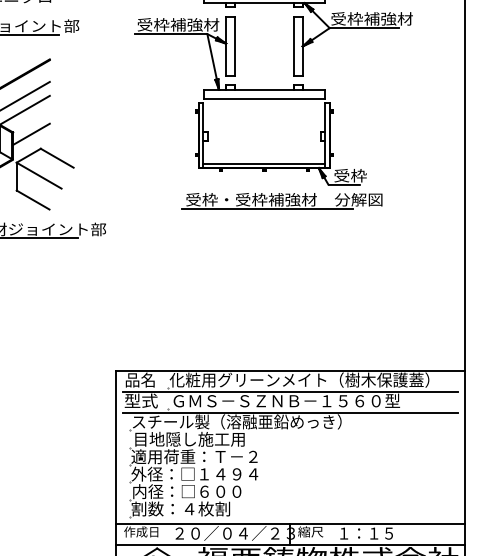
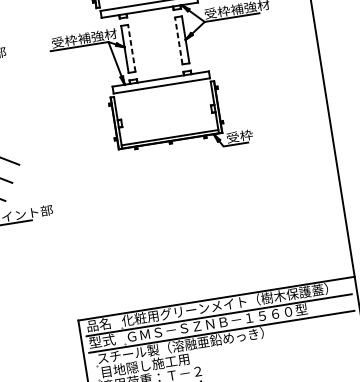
line: (234, 46) -> (131, 48), solid -> dashed
line: (294, 46) -> (179, 40), solid -> dashed
part: (281, 201) -> (188, 165), removed

